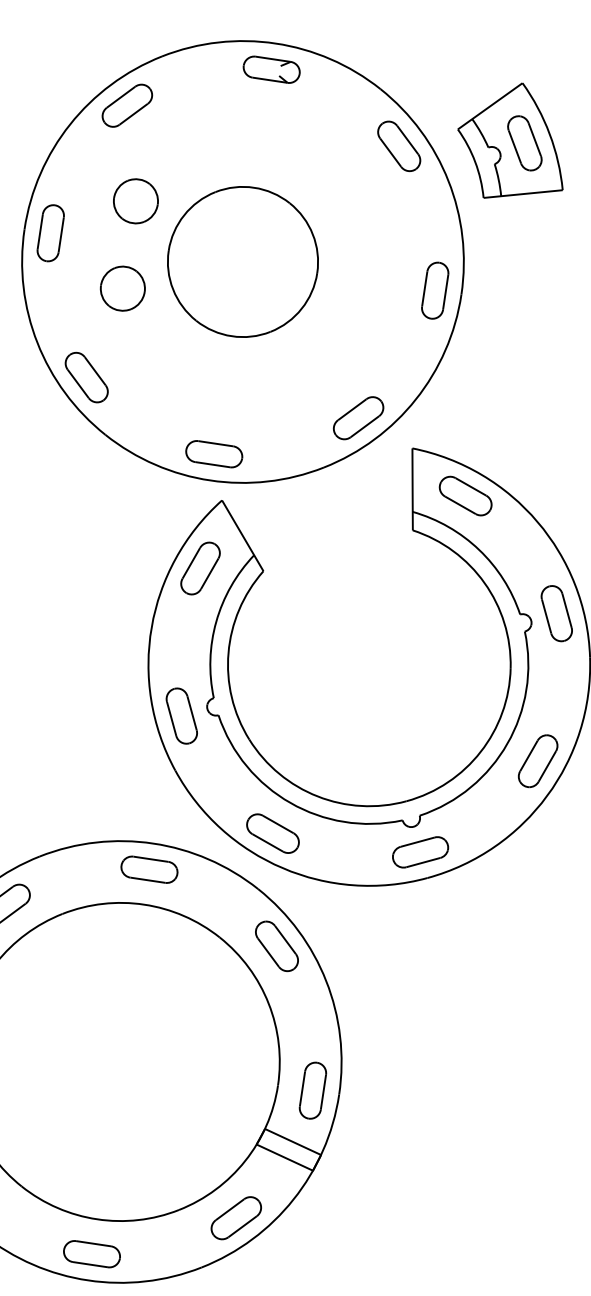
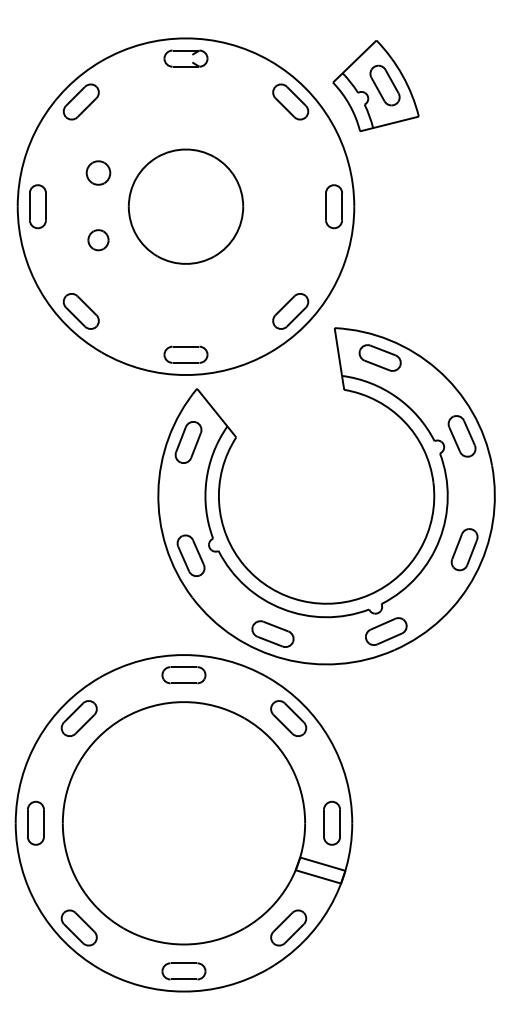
part: (136, 200) -> (98, 172), size x0.7
part: (123, 287) -> (98, 239), size x0.6

